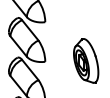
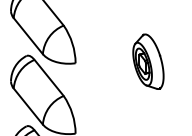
part: (86, 60) -> (148, 60), size x0.7

